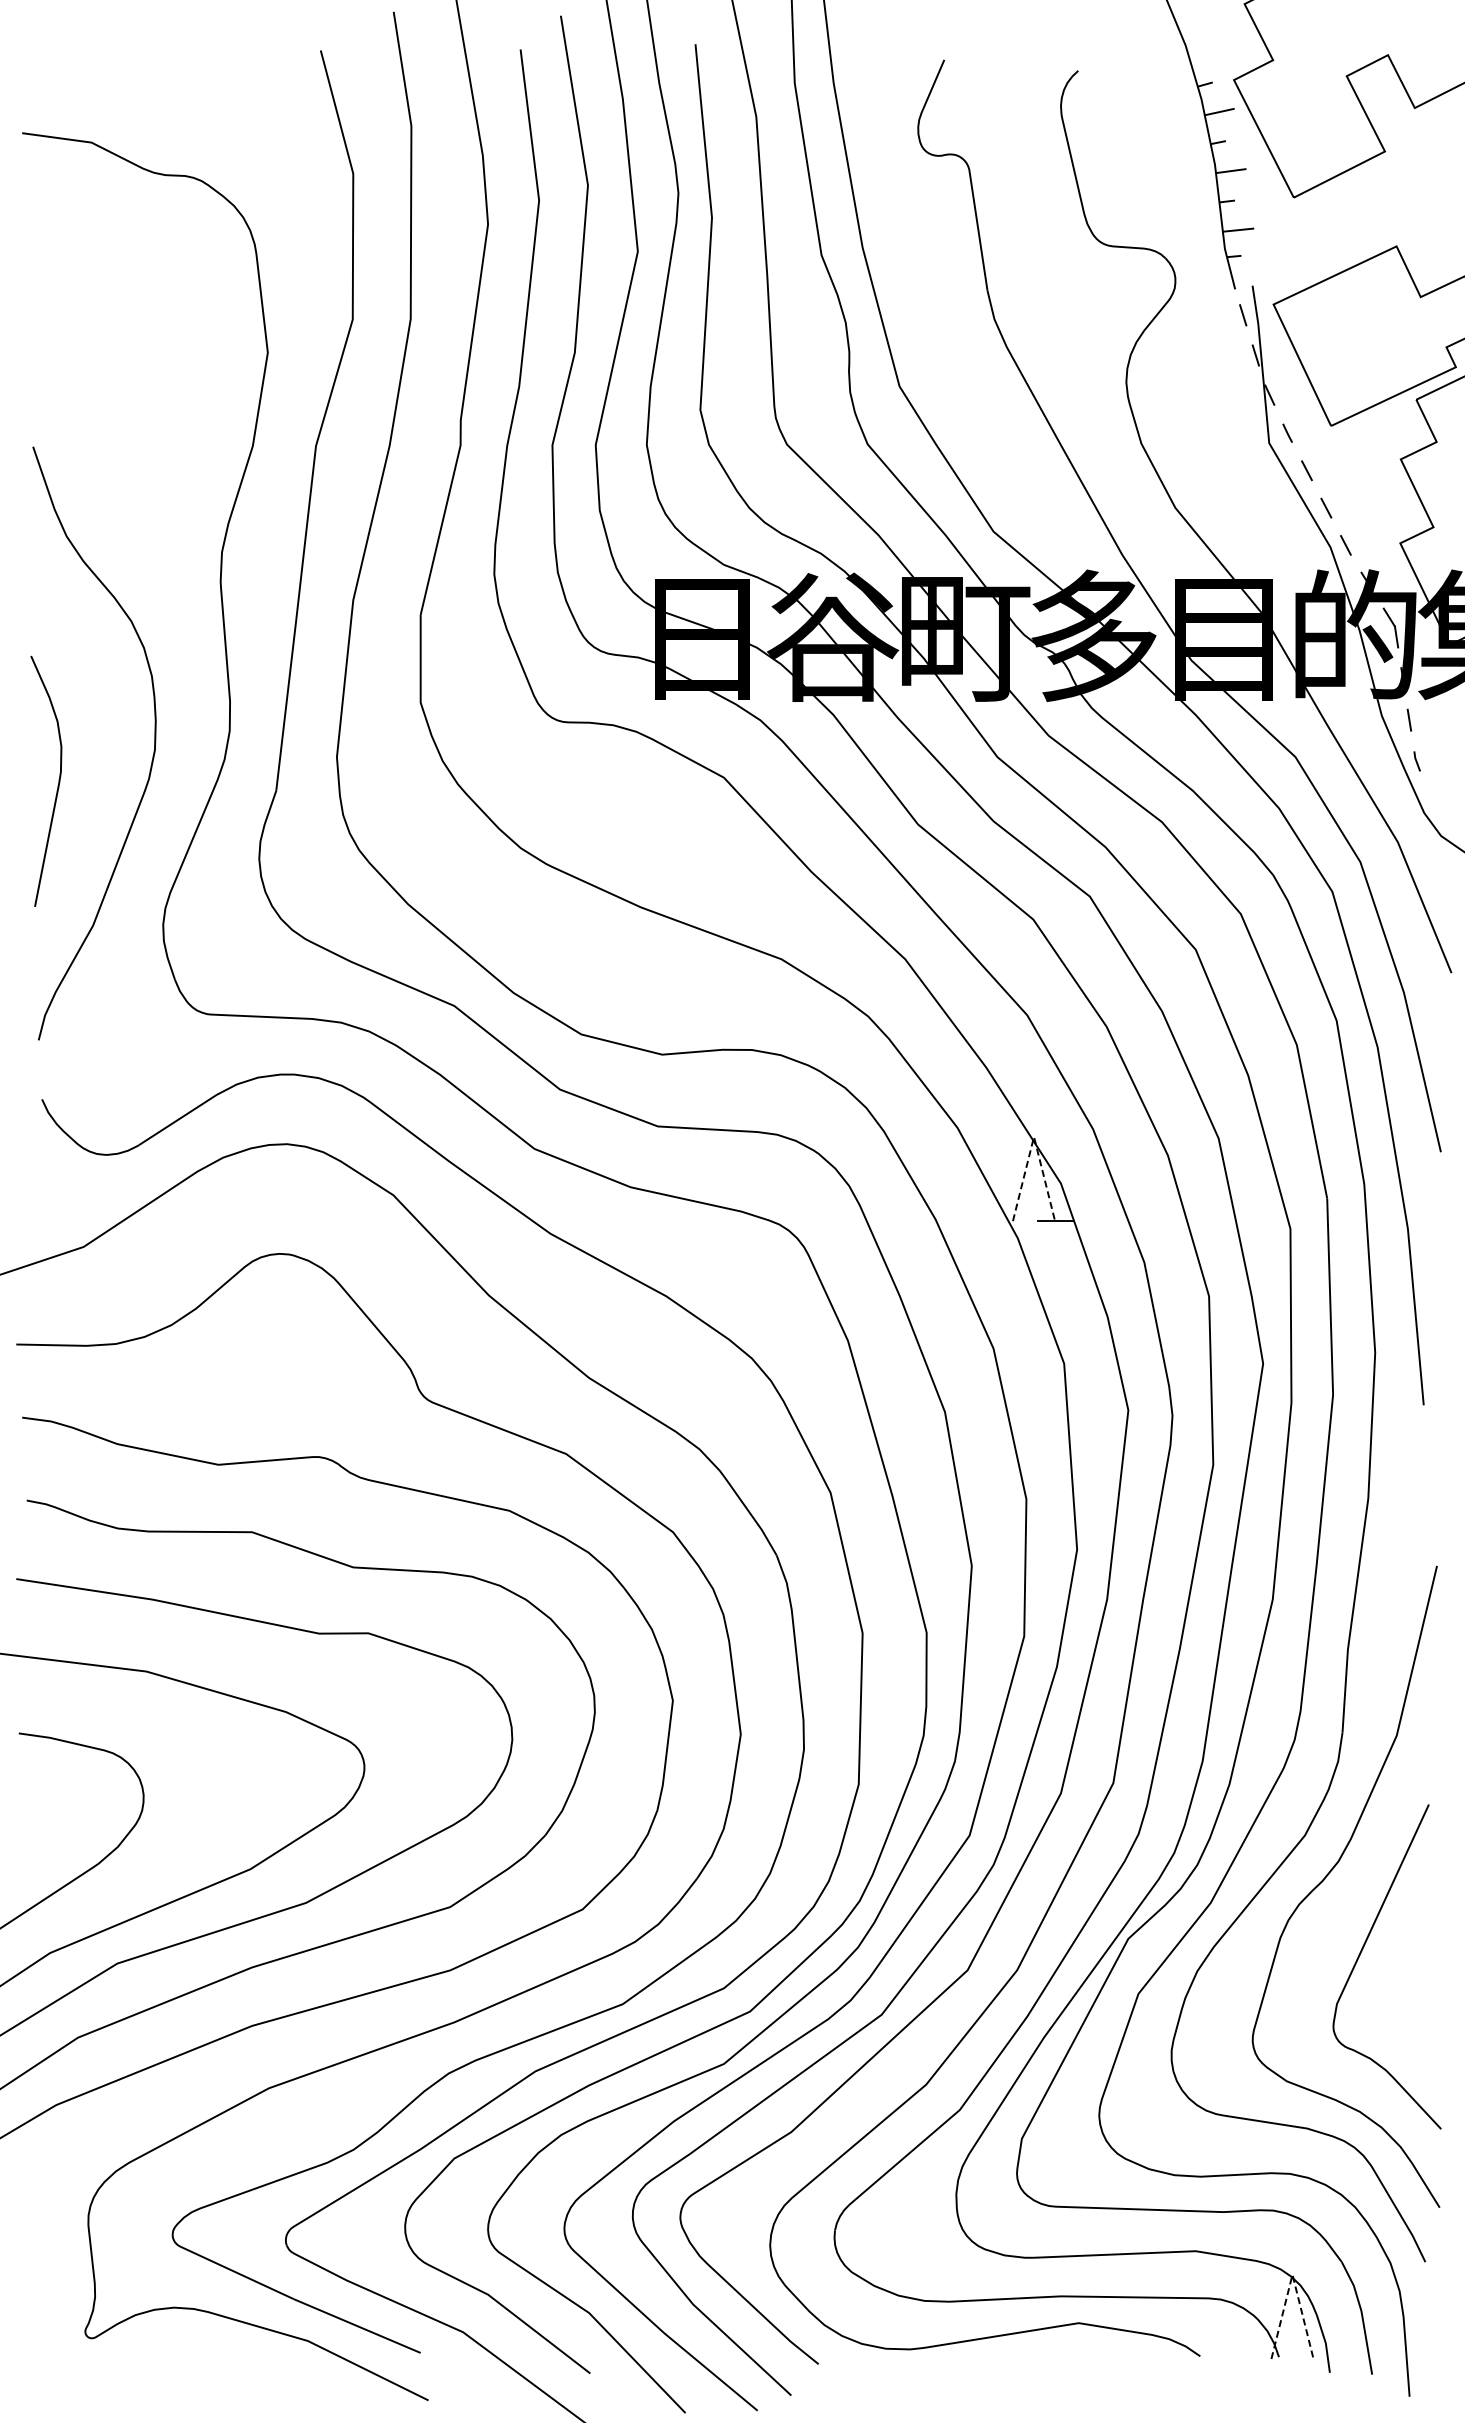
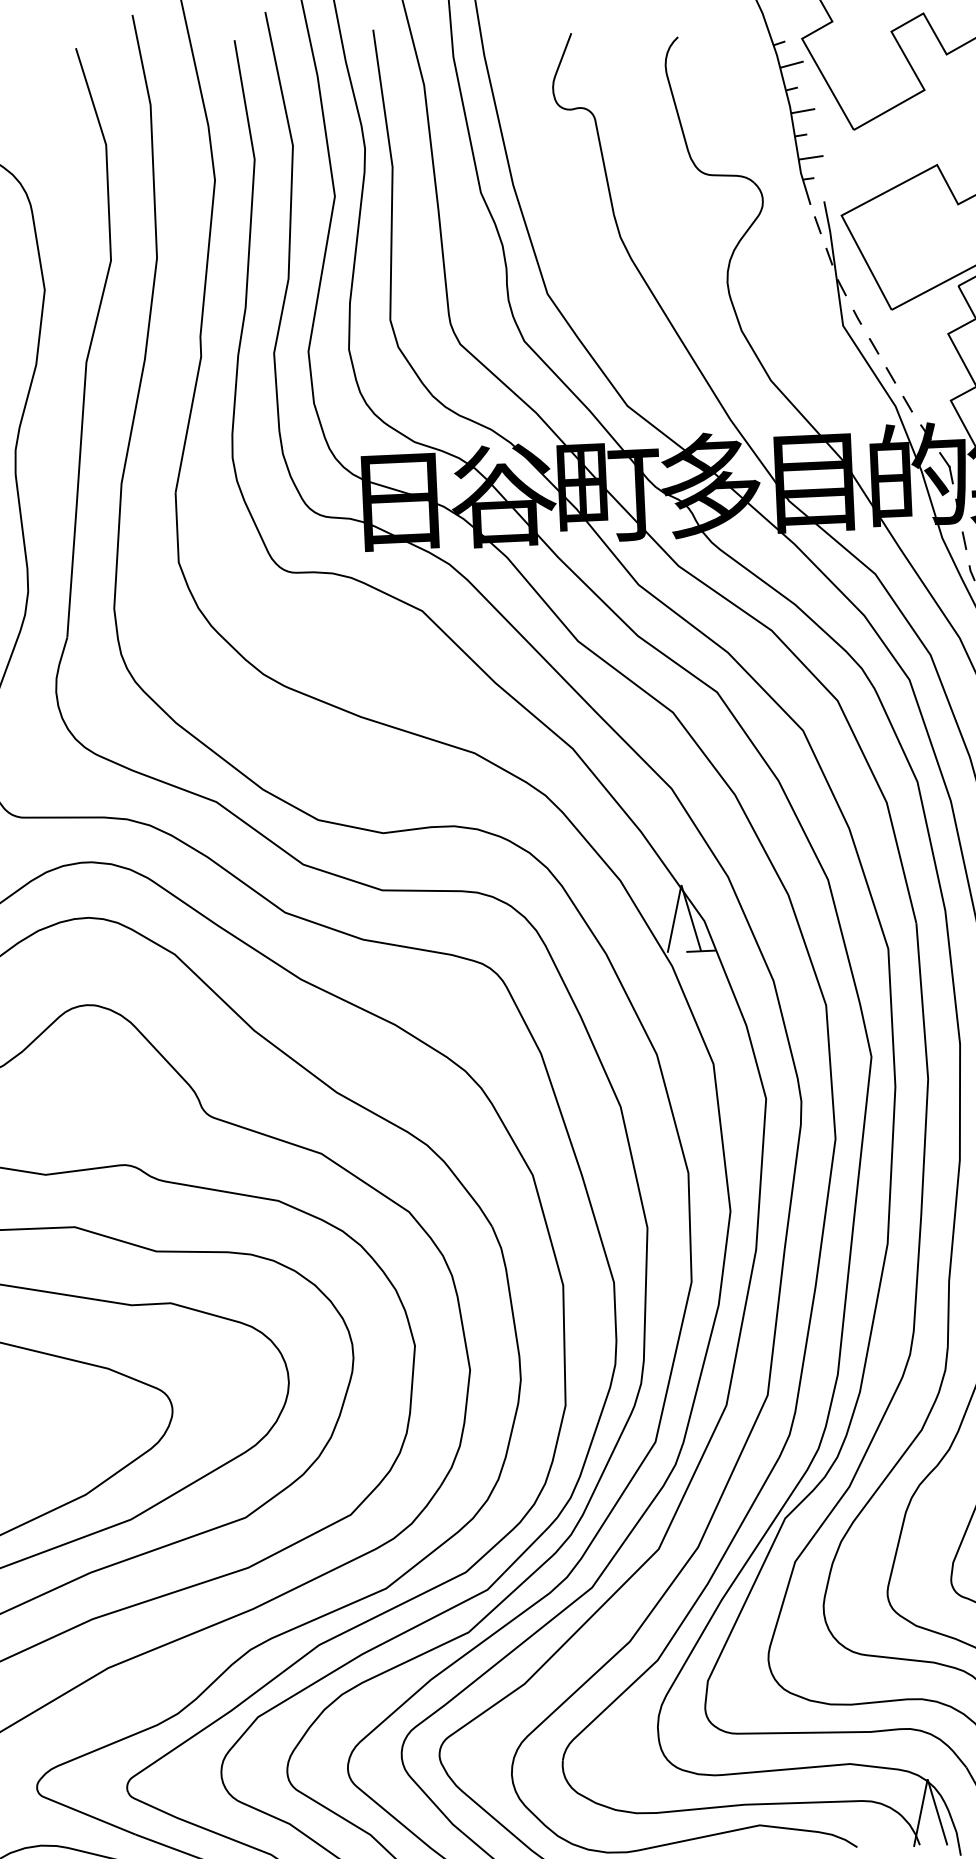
line: (1034, 1136) -> (681, 884), dashed -> solid
line: (1292, 2274) -> (927, 1779), dashed -> solid

